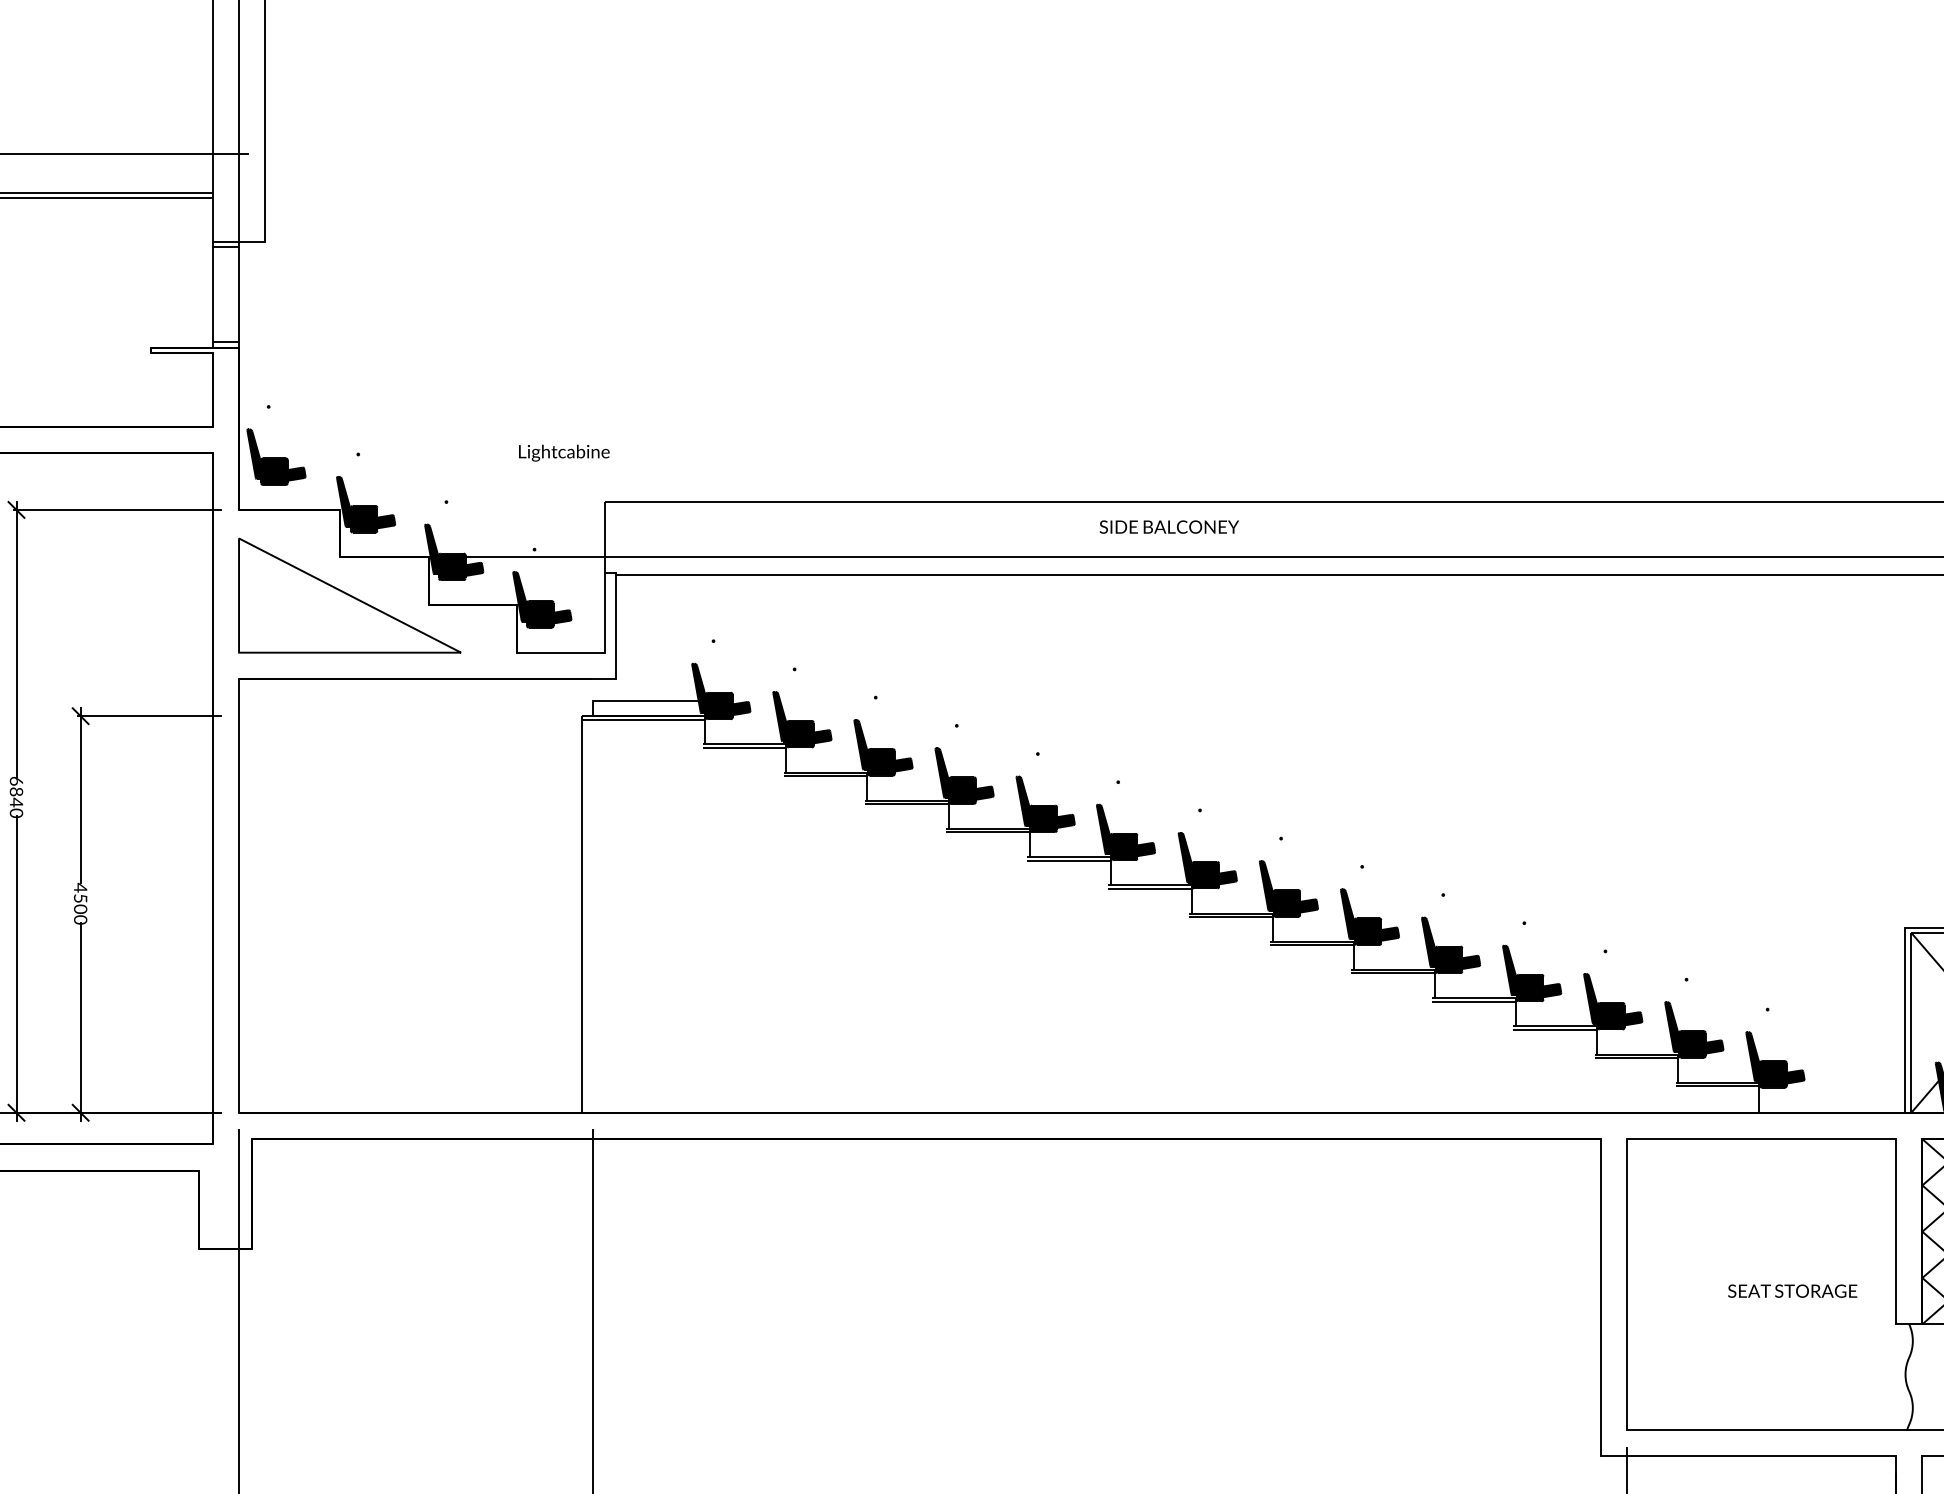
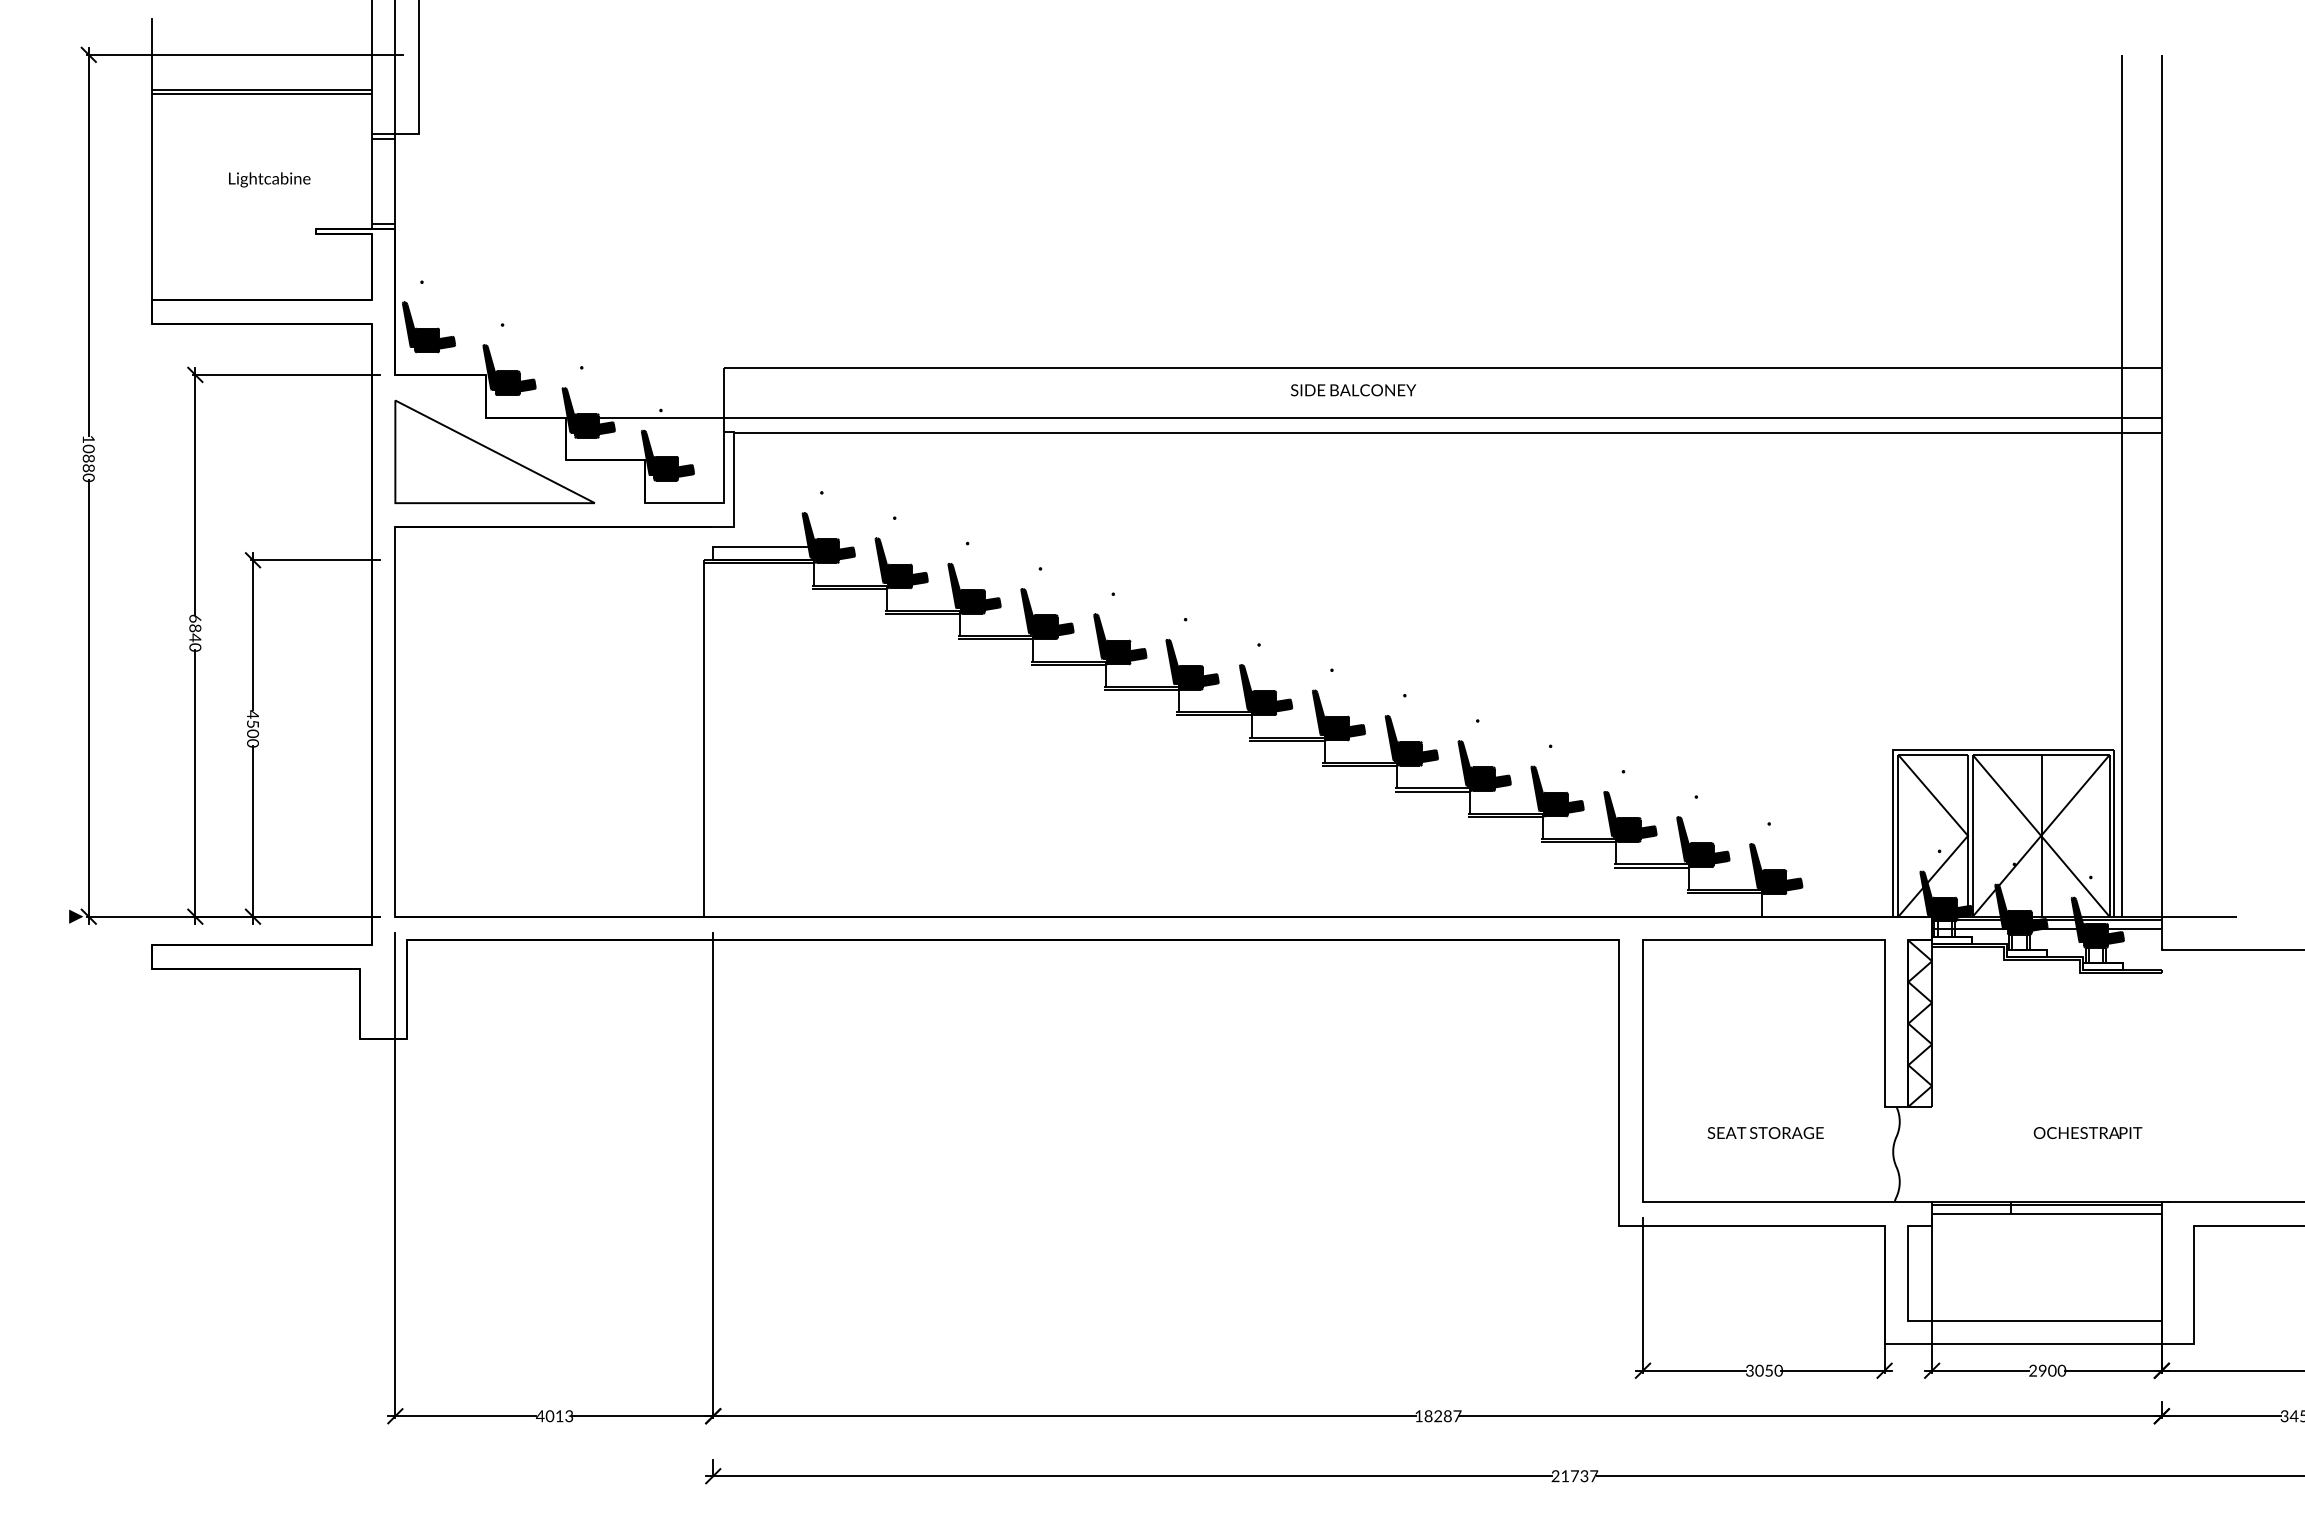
text: (564, 452) -> (269, 179), moved
text: (1169, 527) -> (1353, 390), moved
text: (1792, 1290) -> (1765, 1132), moved

